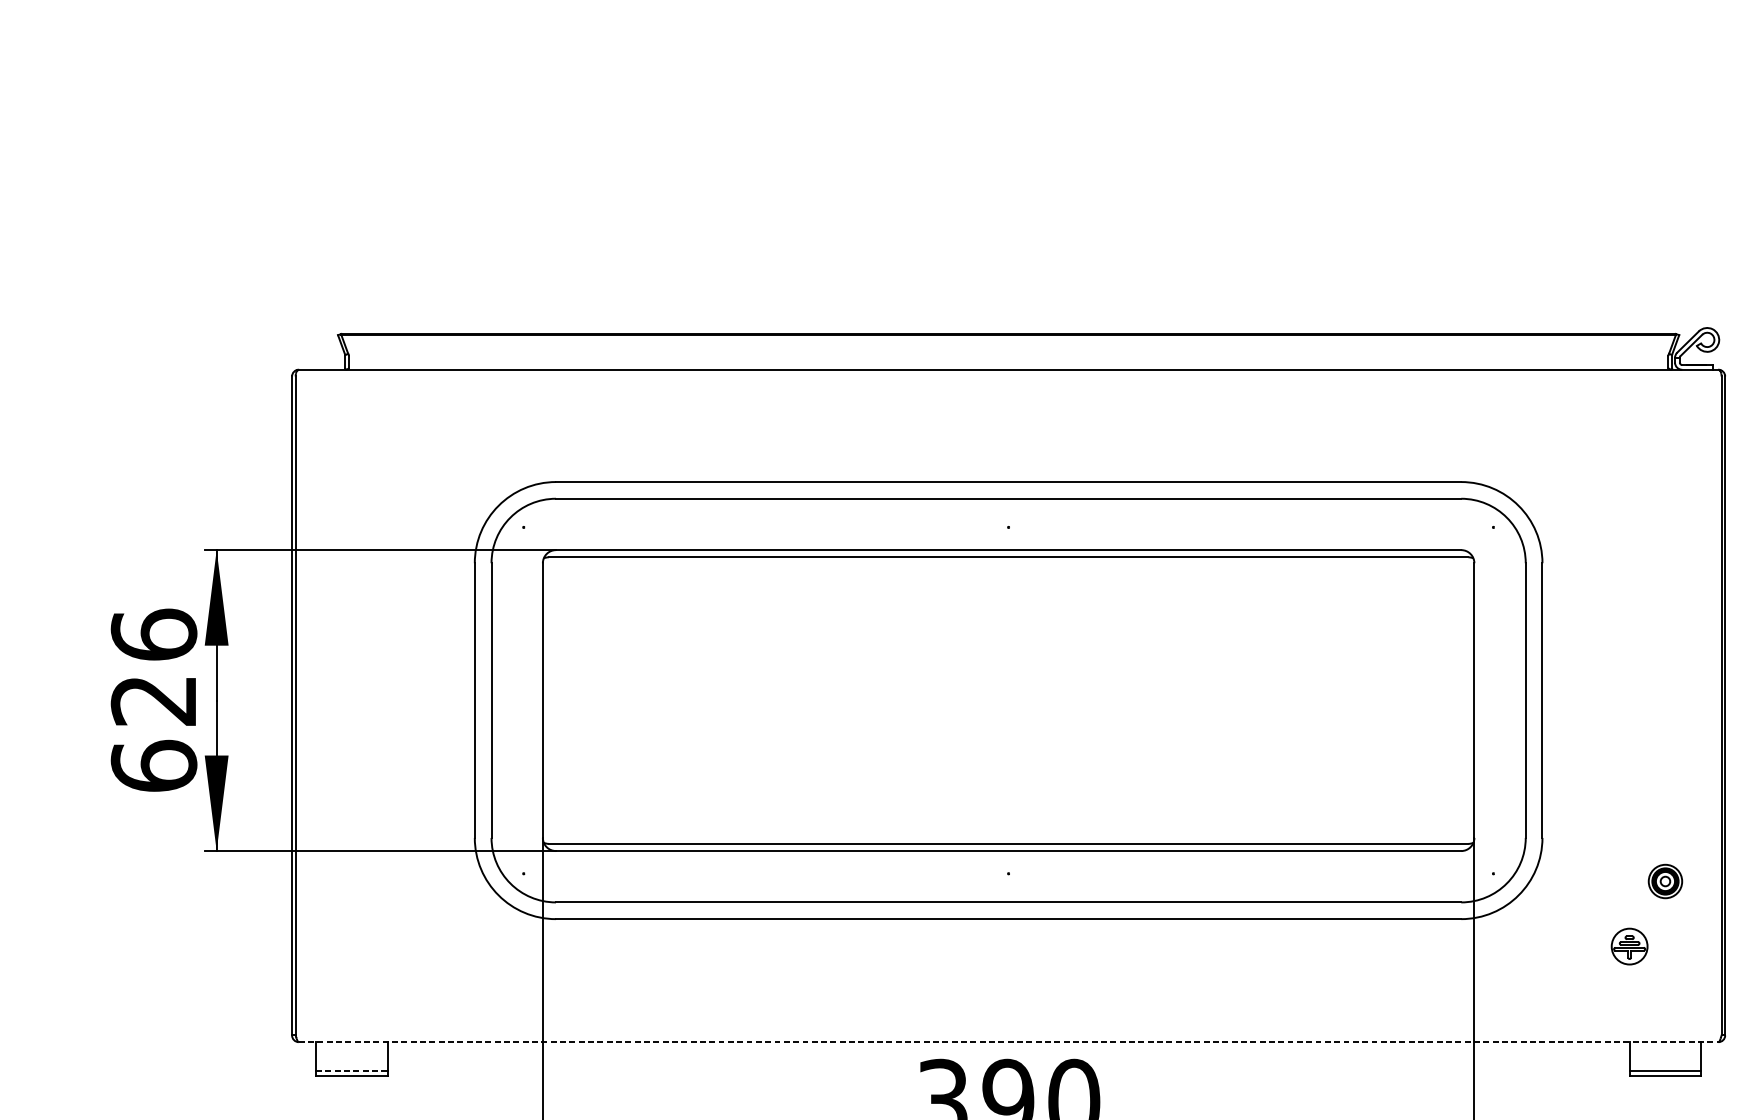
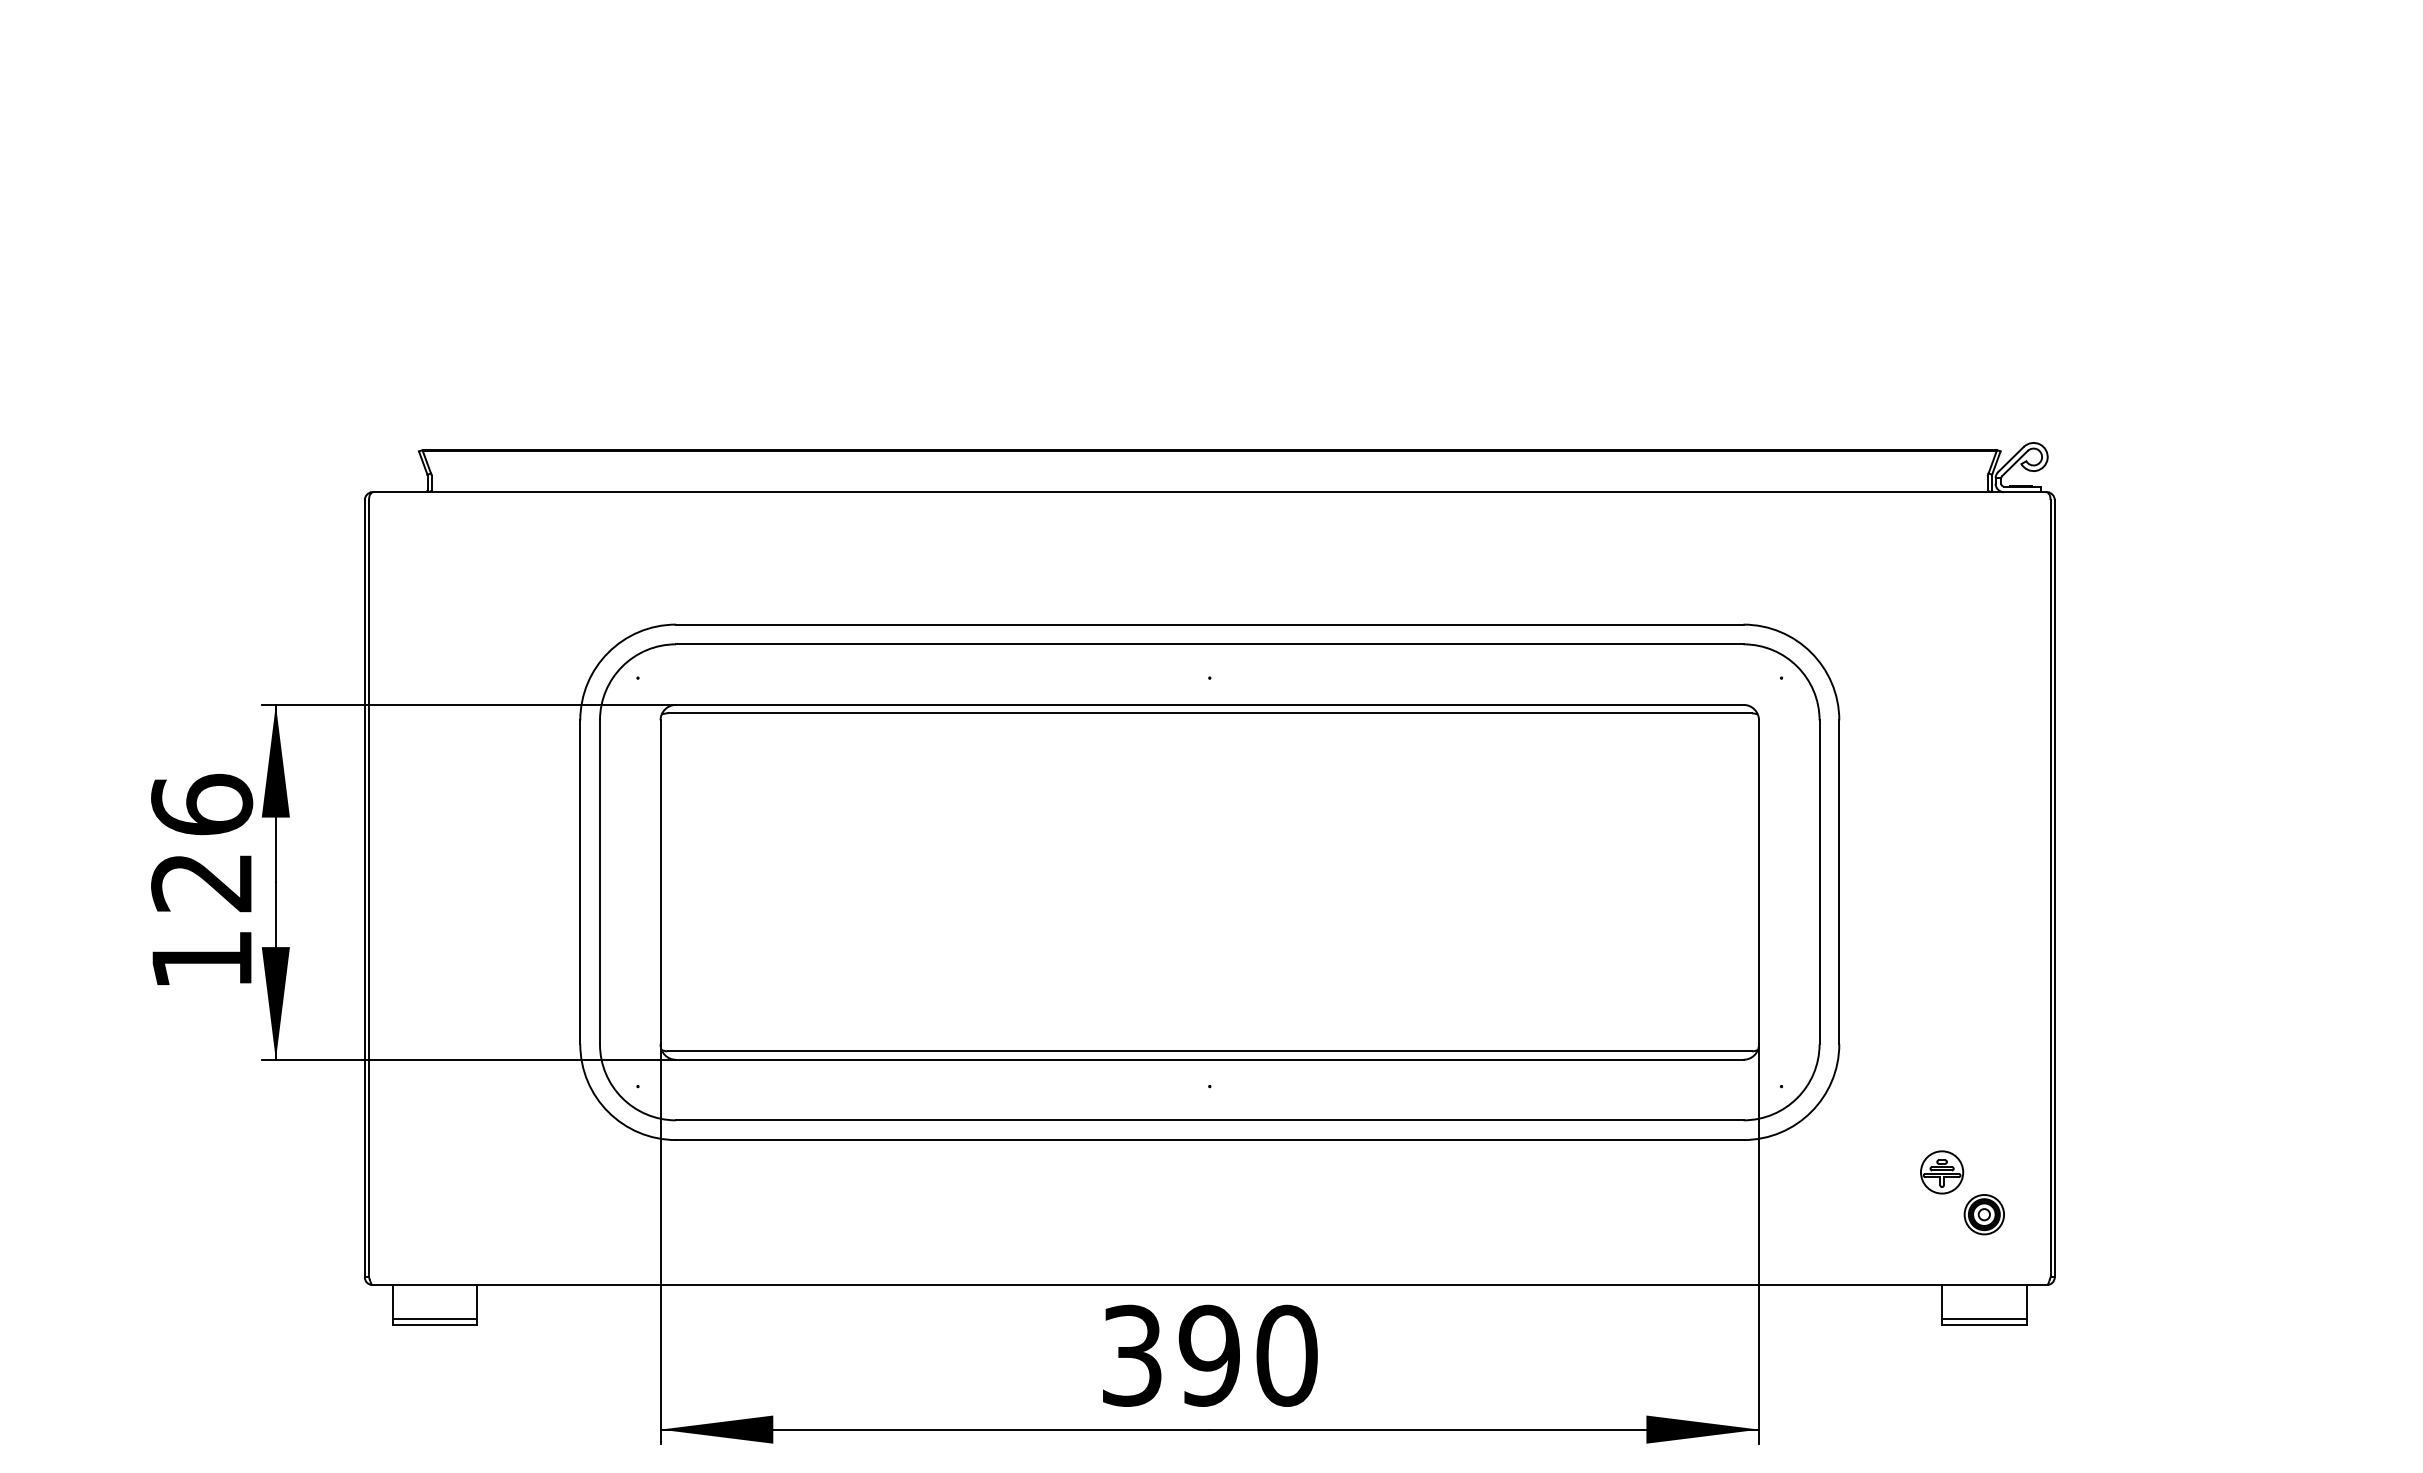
text: (154, 765) -> (202, 958), 626 -> 126
part: (1664, 881) -> (1983, 1214), moved
line: (1009, 1042) -> (1210, 1285), dashed -> solid
line: (352, 1070) -> (435, 1318), dashed -> solid

